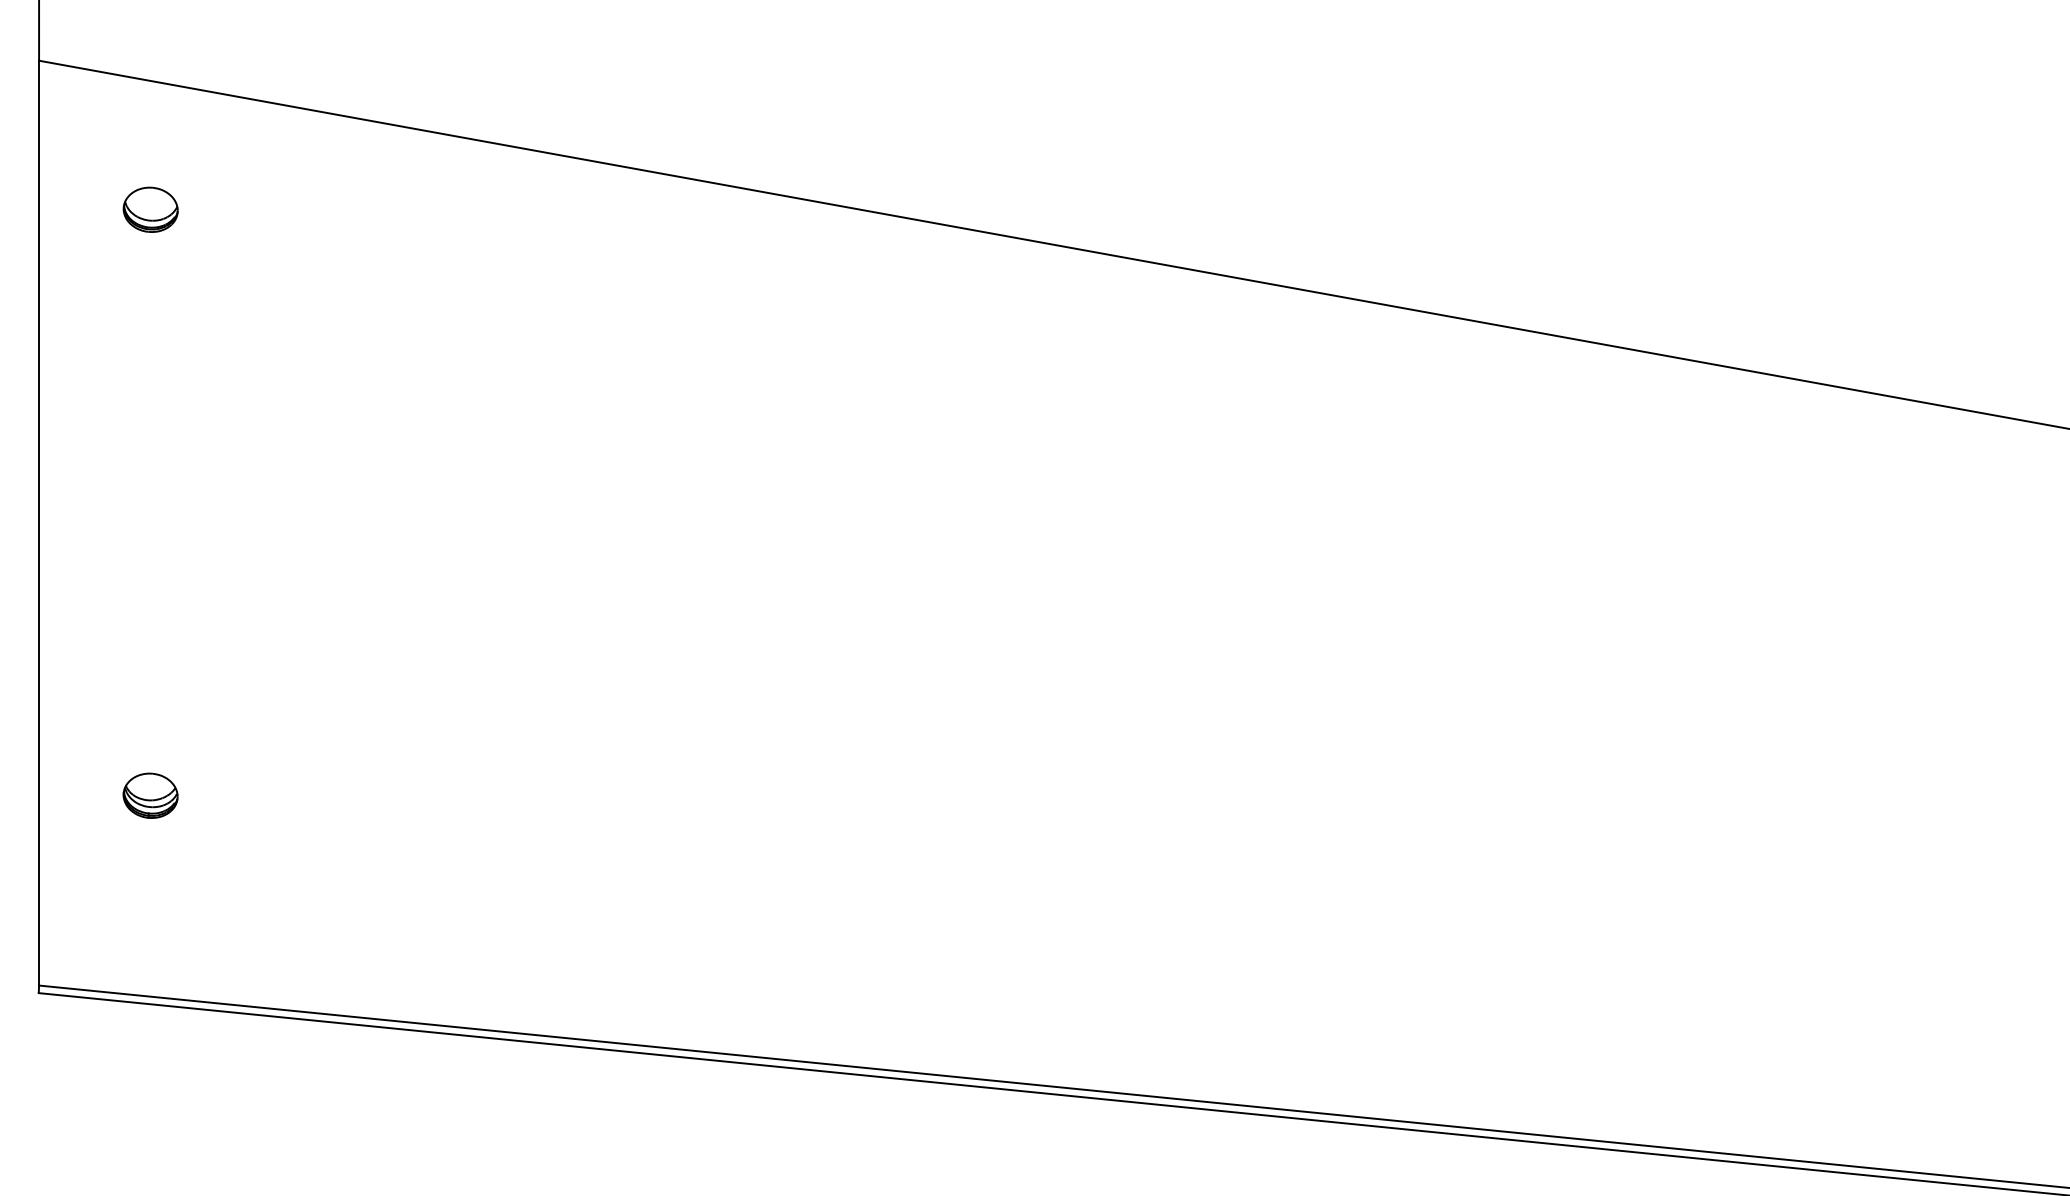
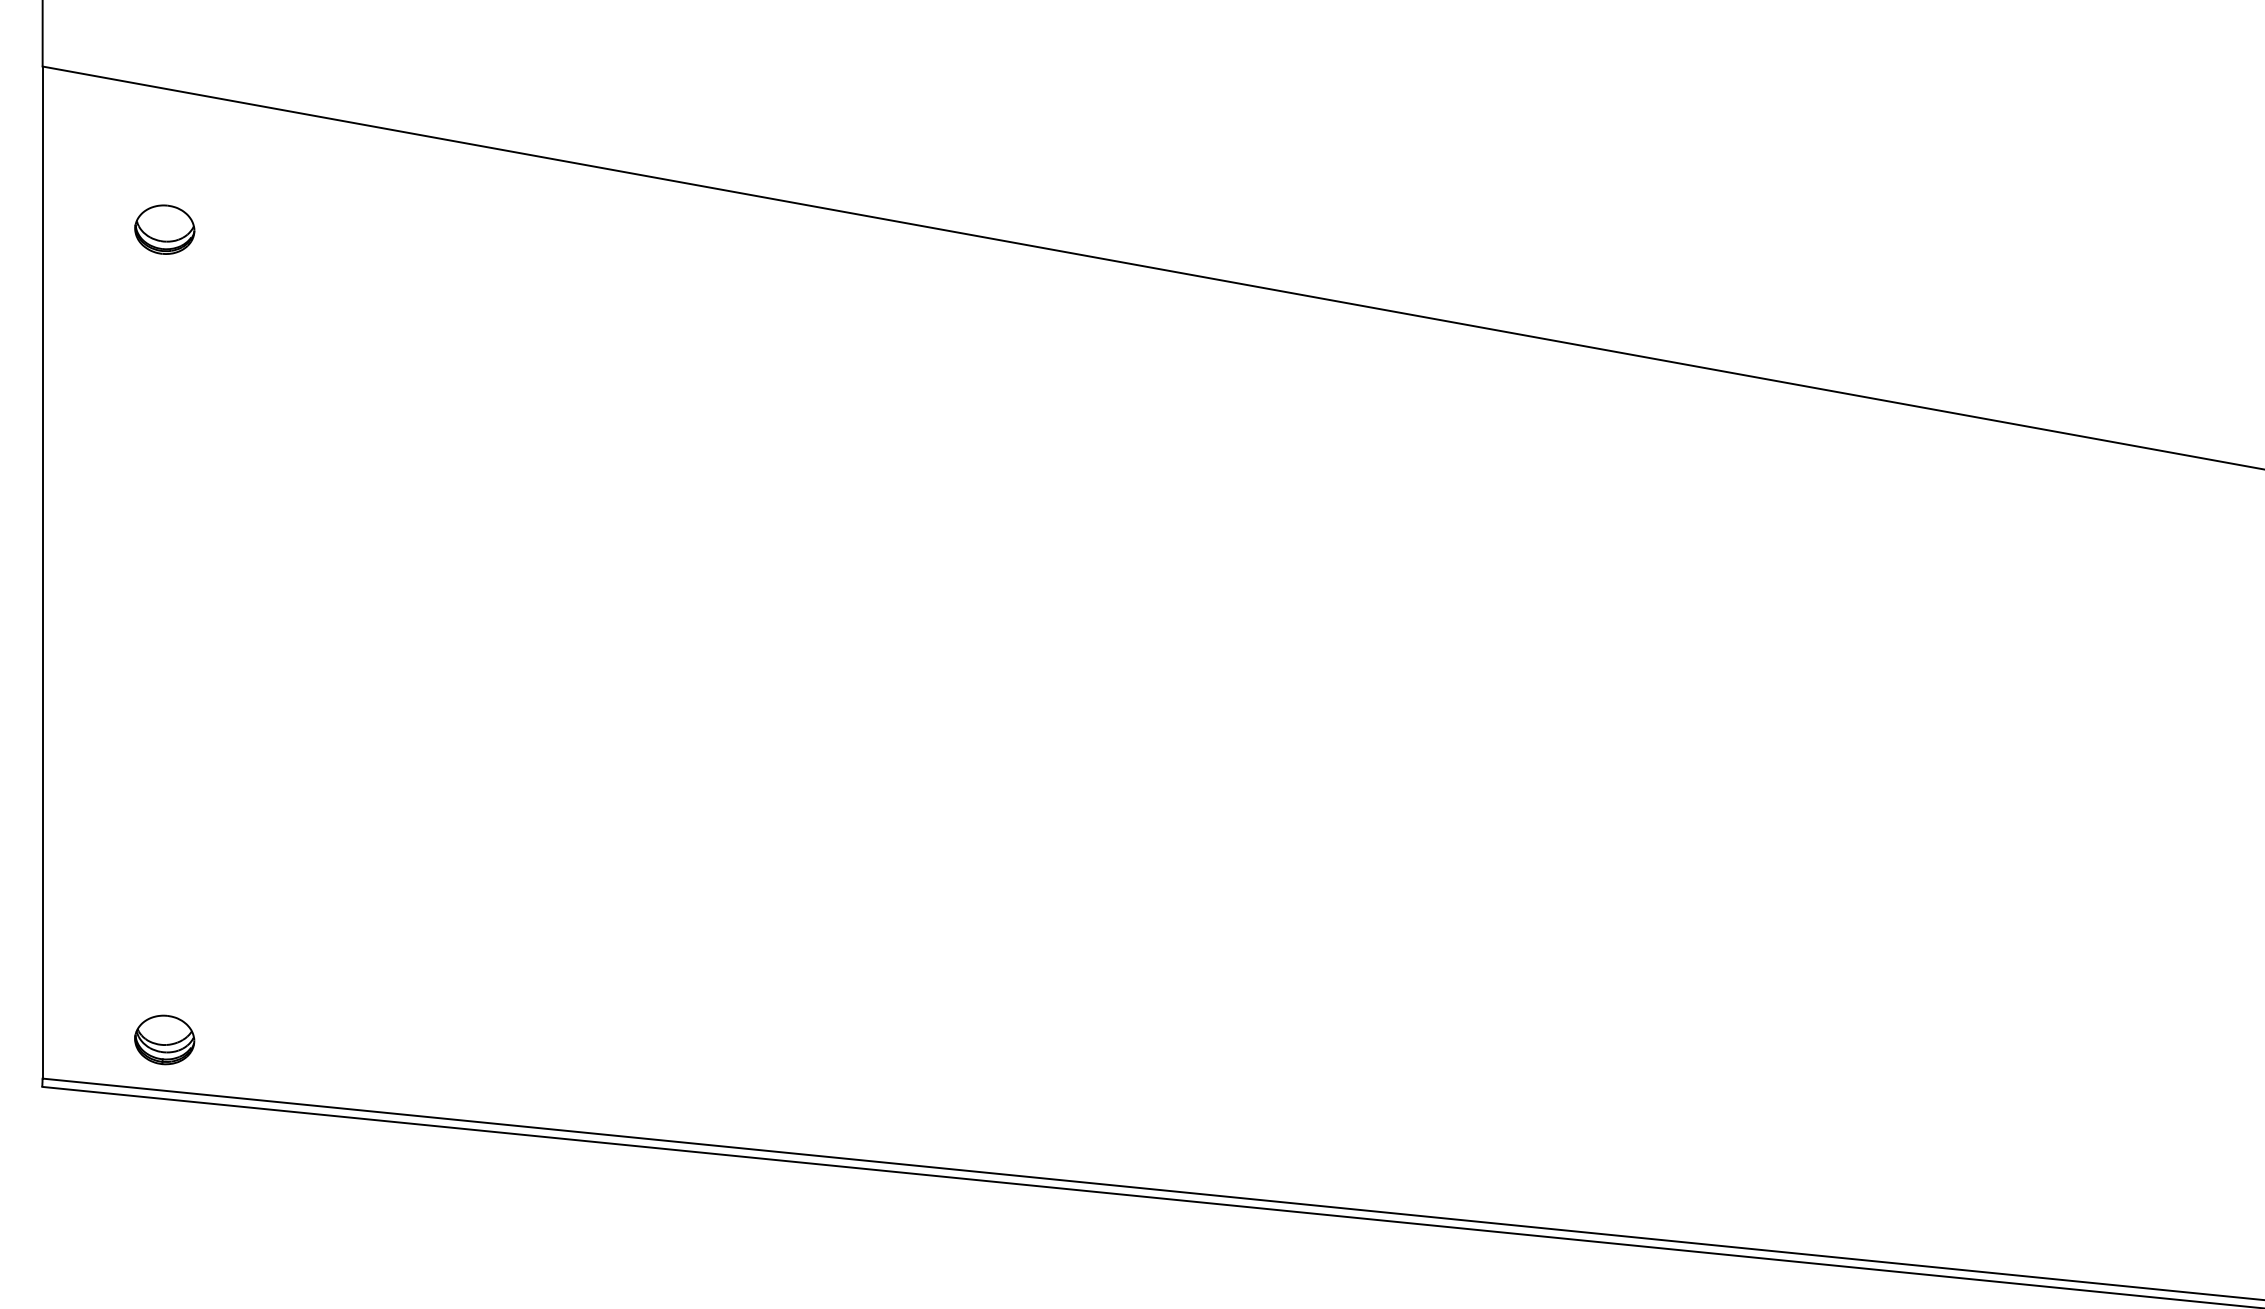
part: (150, 795) -> (164, 1039), moved

